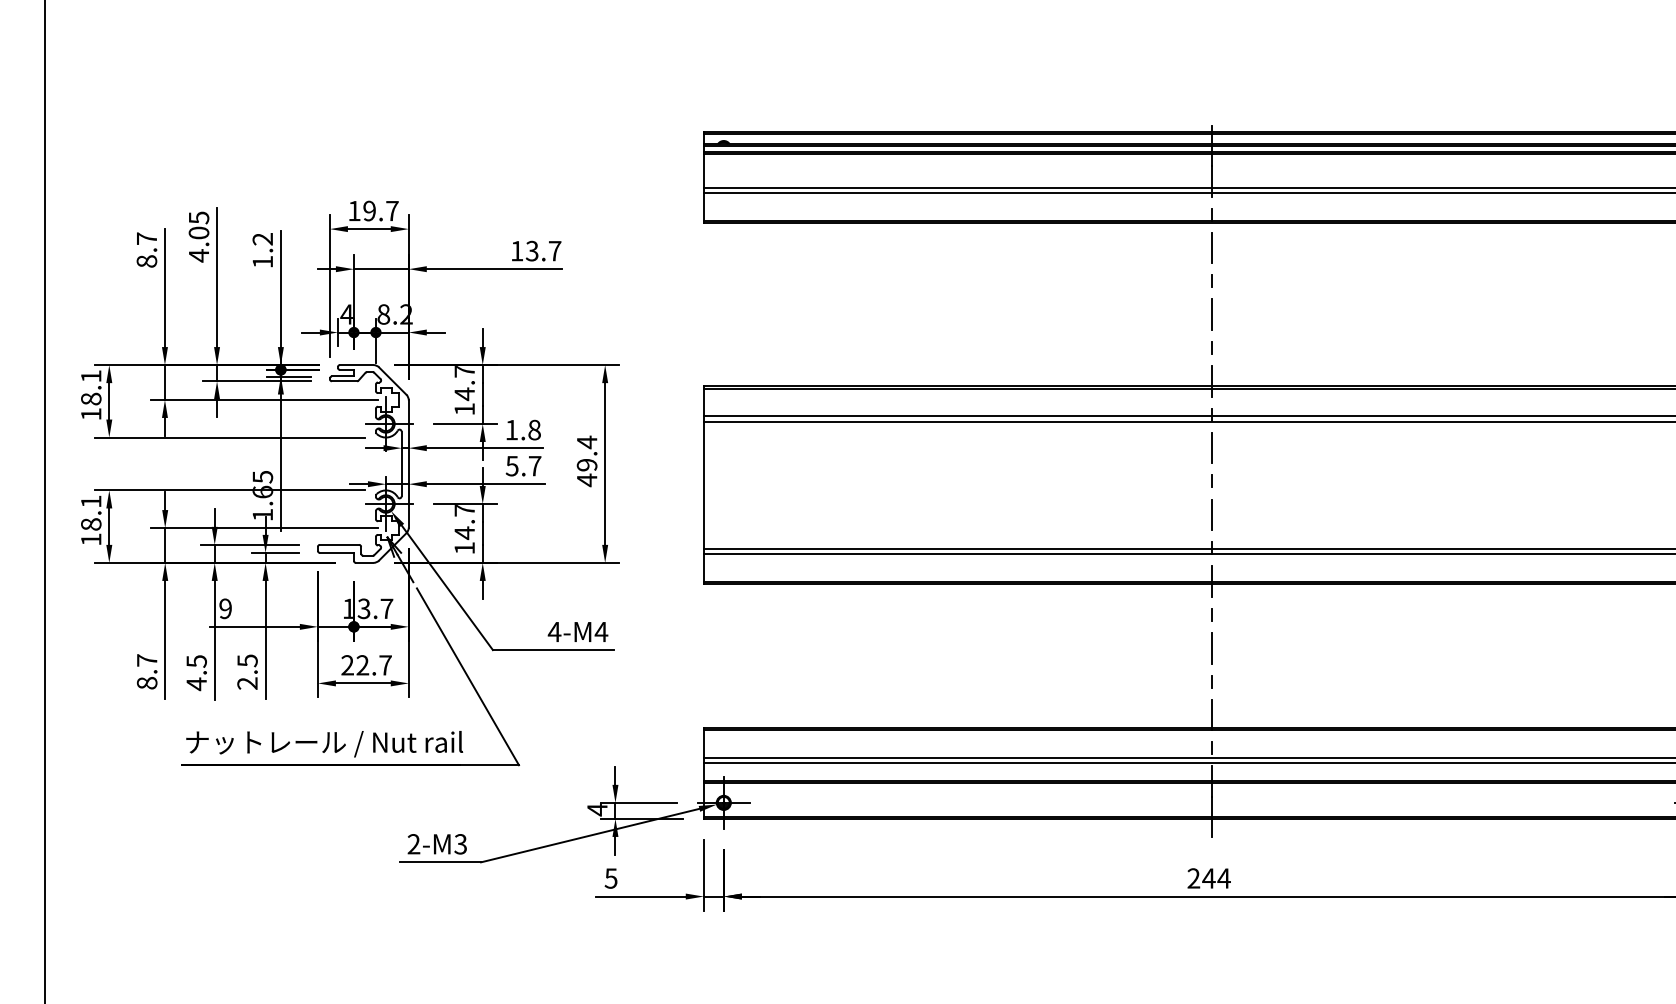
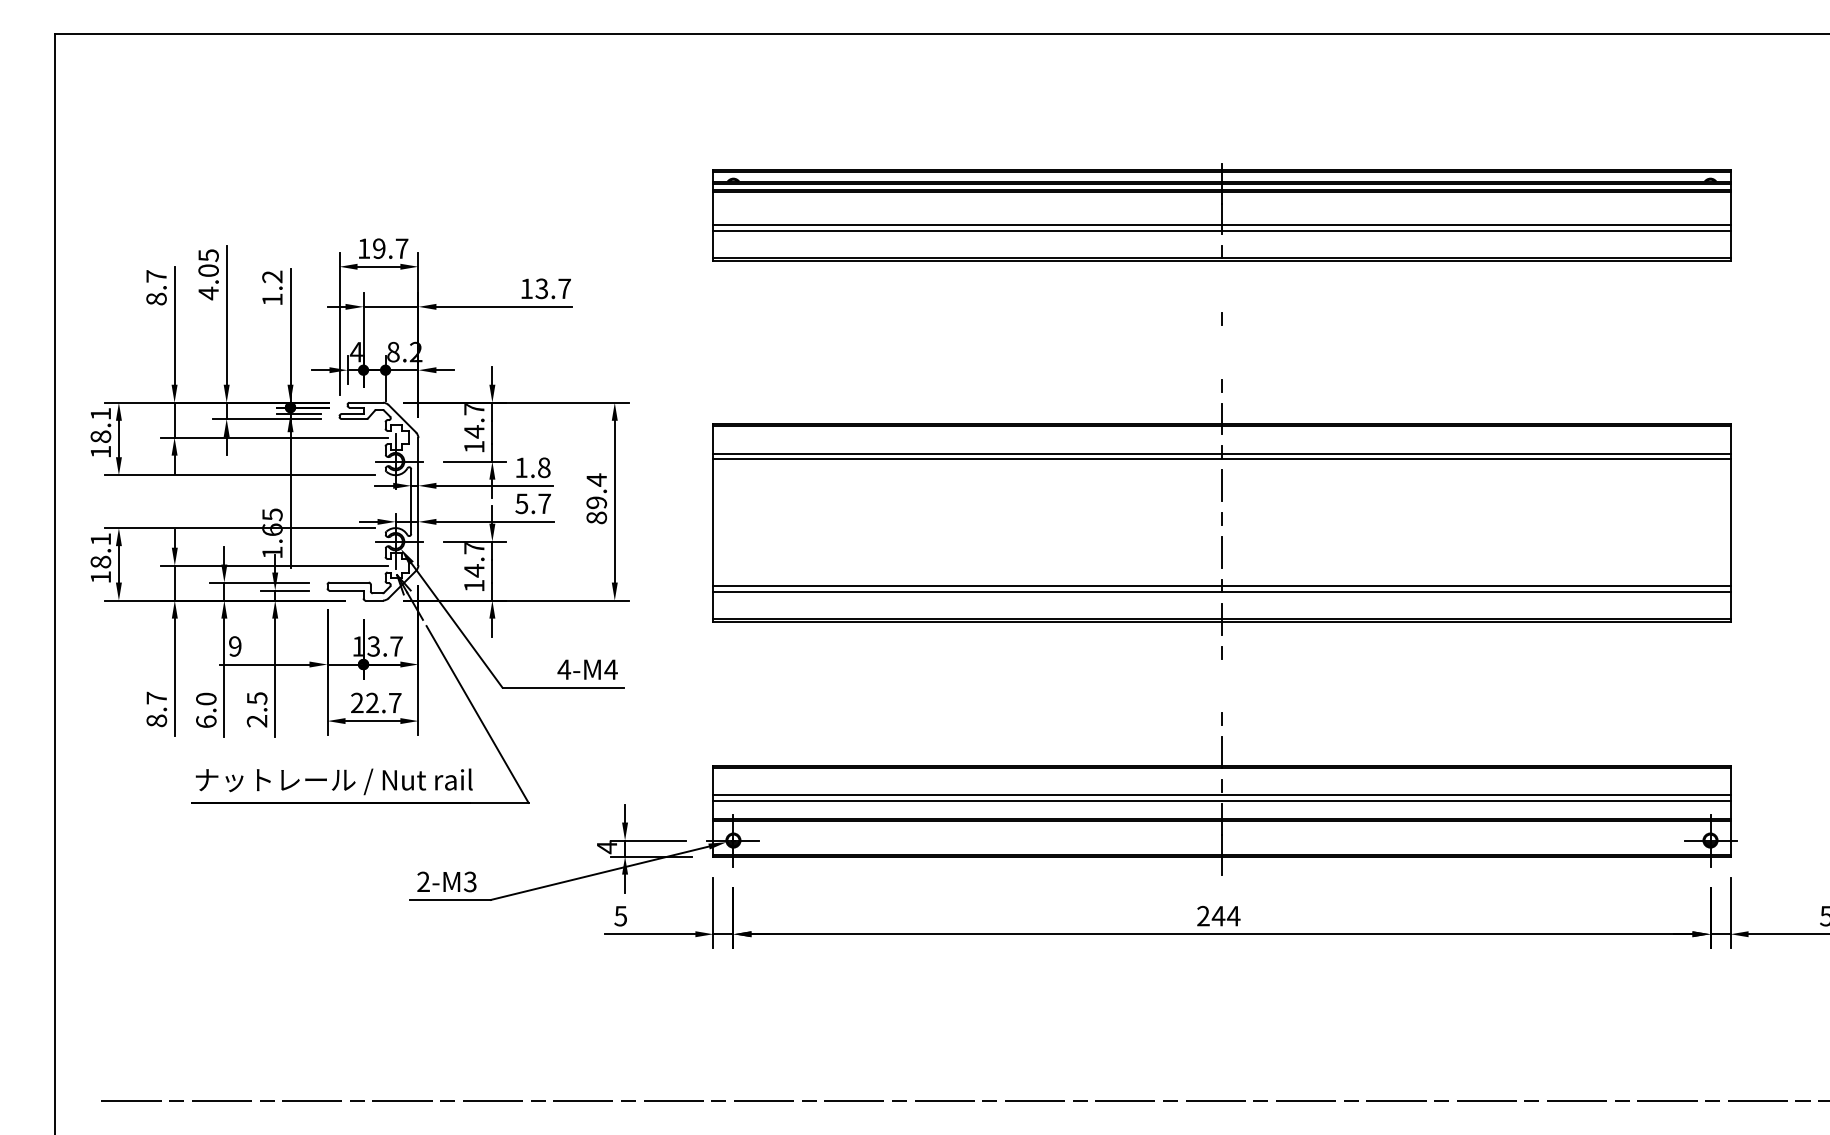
line: (1211, 247) -> (1221, 285), removed
line: (1211, 314) -> (1221, 352), removed
text: (586, 479) -> (596, 517), 49.4 -> 89.4
line: (1211, 647) -> (1221, 685), removed
text: (196, 672) -> (206, 710), 4.5 -> 6.0

